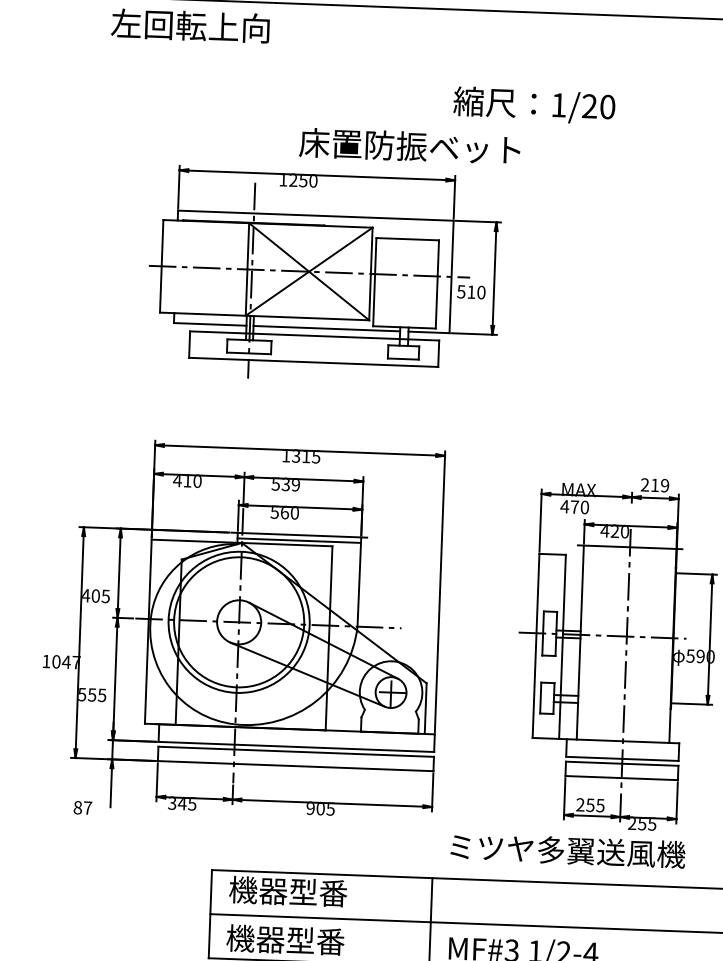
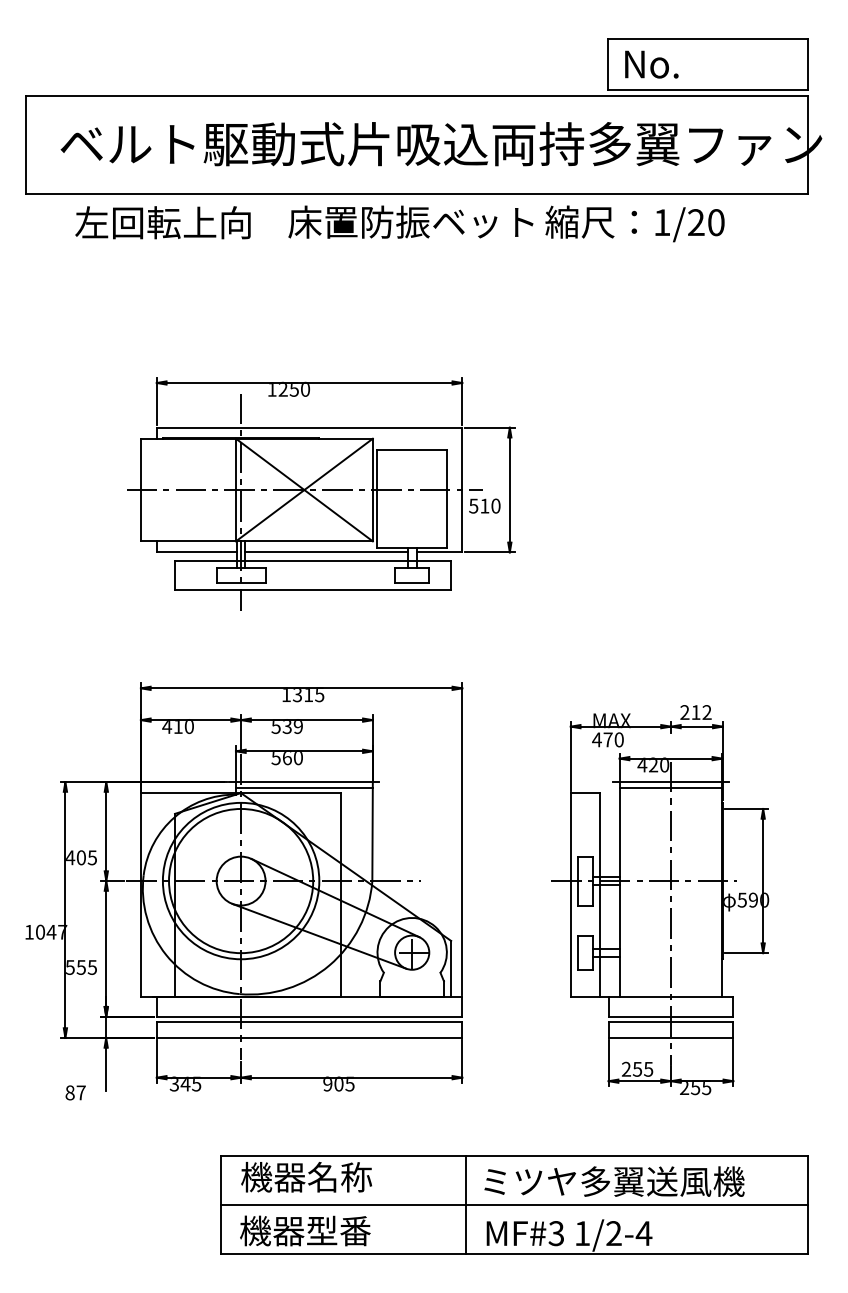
text: (533, 105) -> (634, 223), moved
text: (409, 145) -> (410, 221), moved
text: (664, 485) -> (706, 712), 219 -> 212
line: (629, 553) -> (670, 788), added
text: (568, 850) -> (614, 1181), moved
text: (319, 892) -> (340, 1176), 機器型番 -> 機器名称

